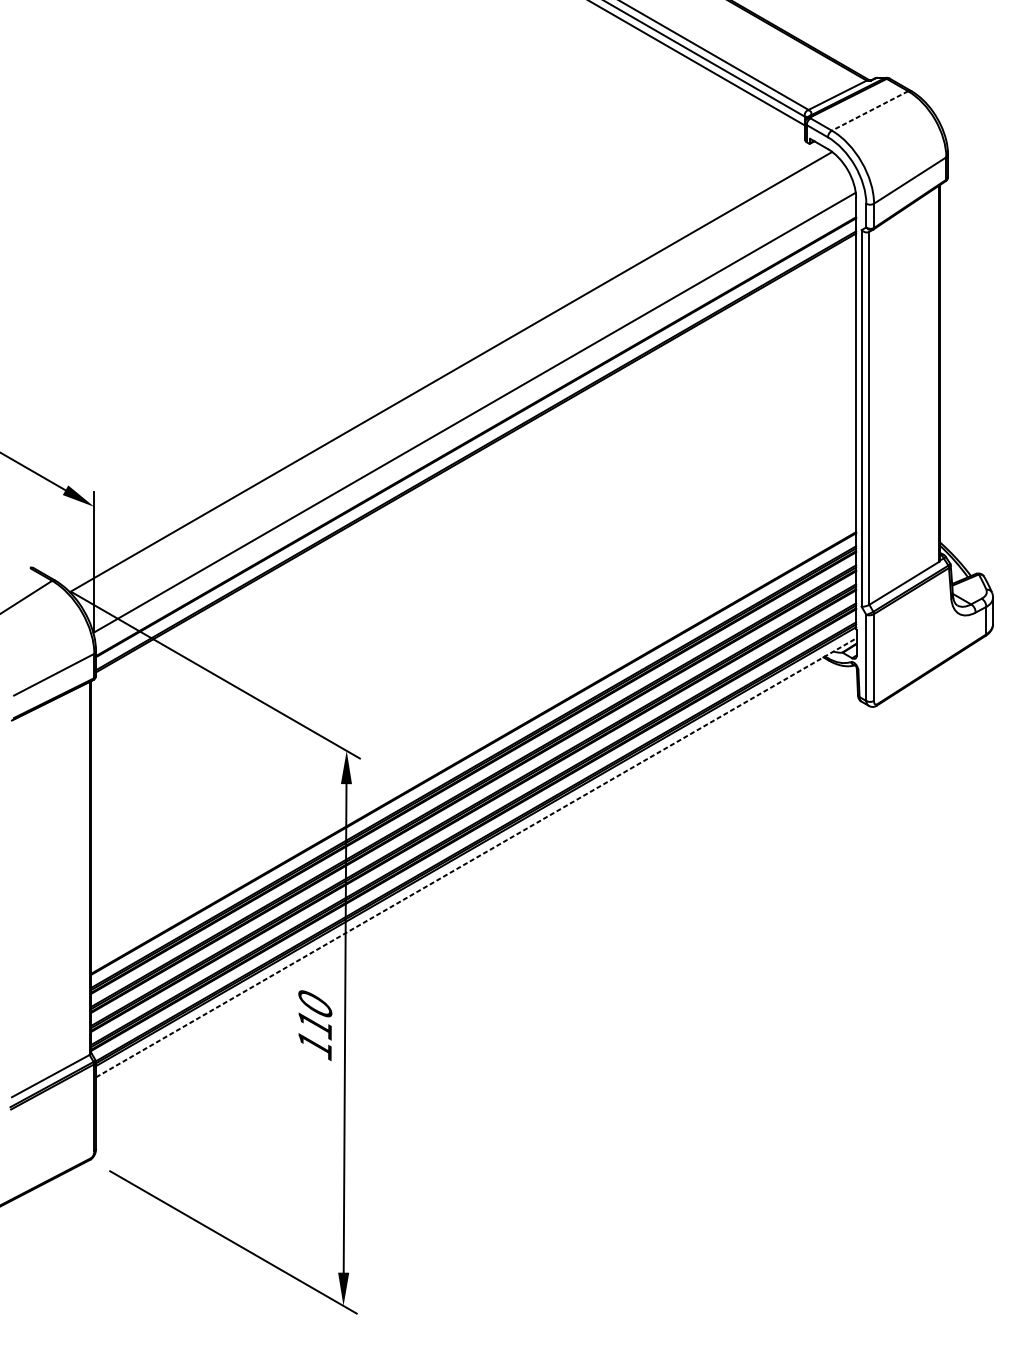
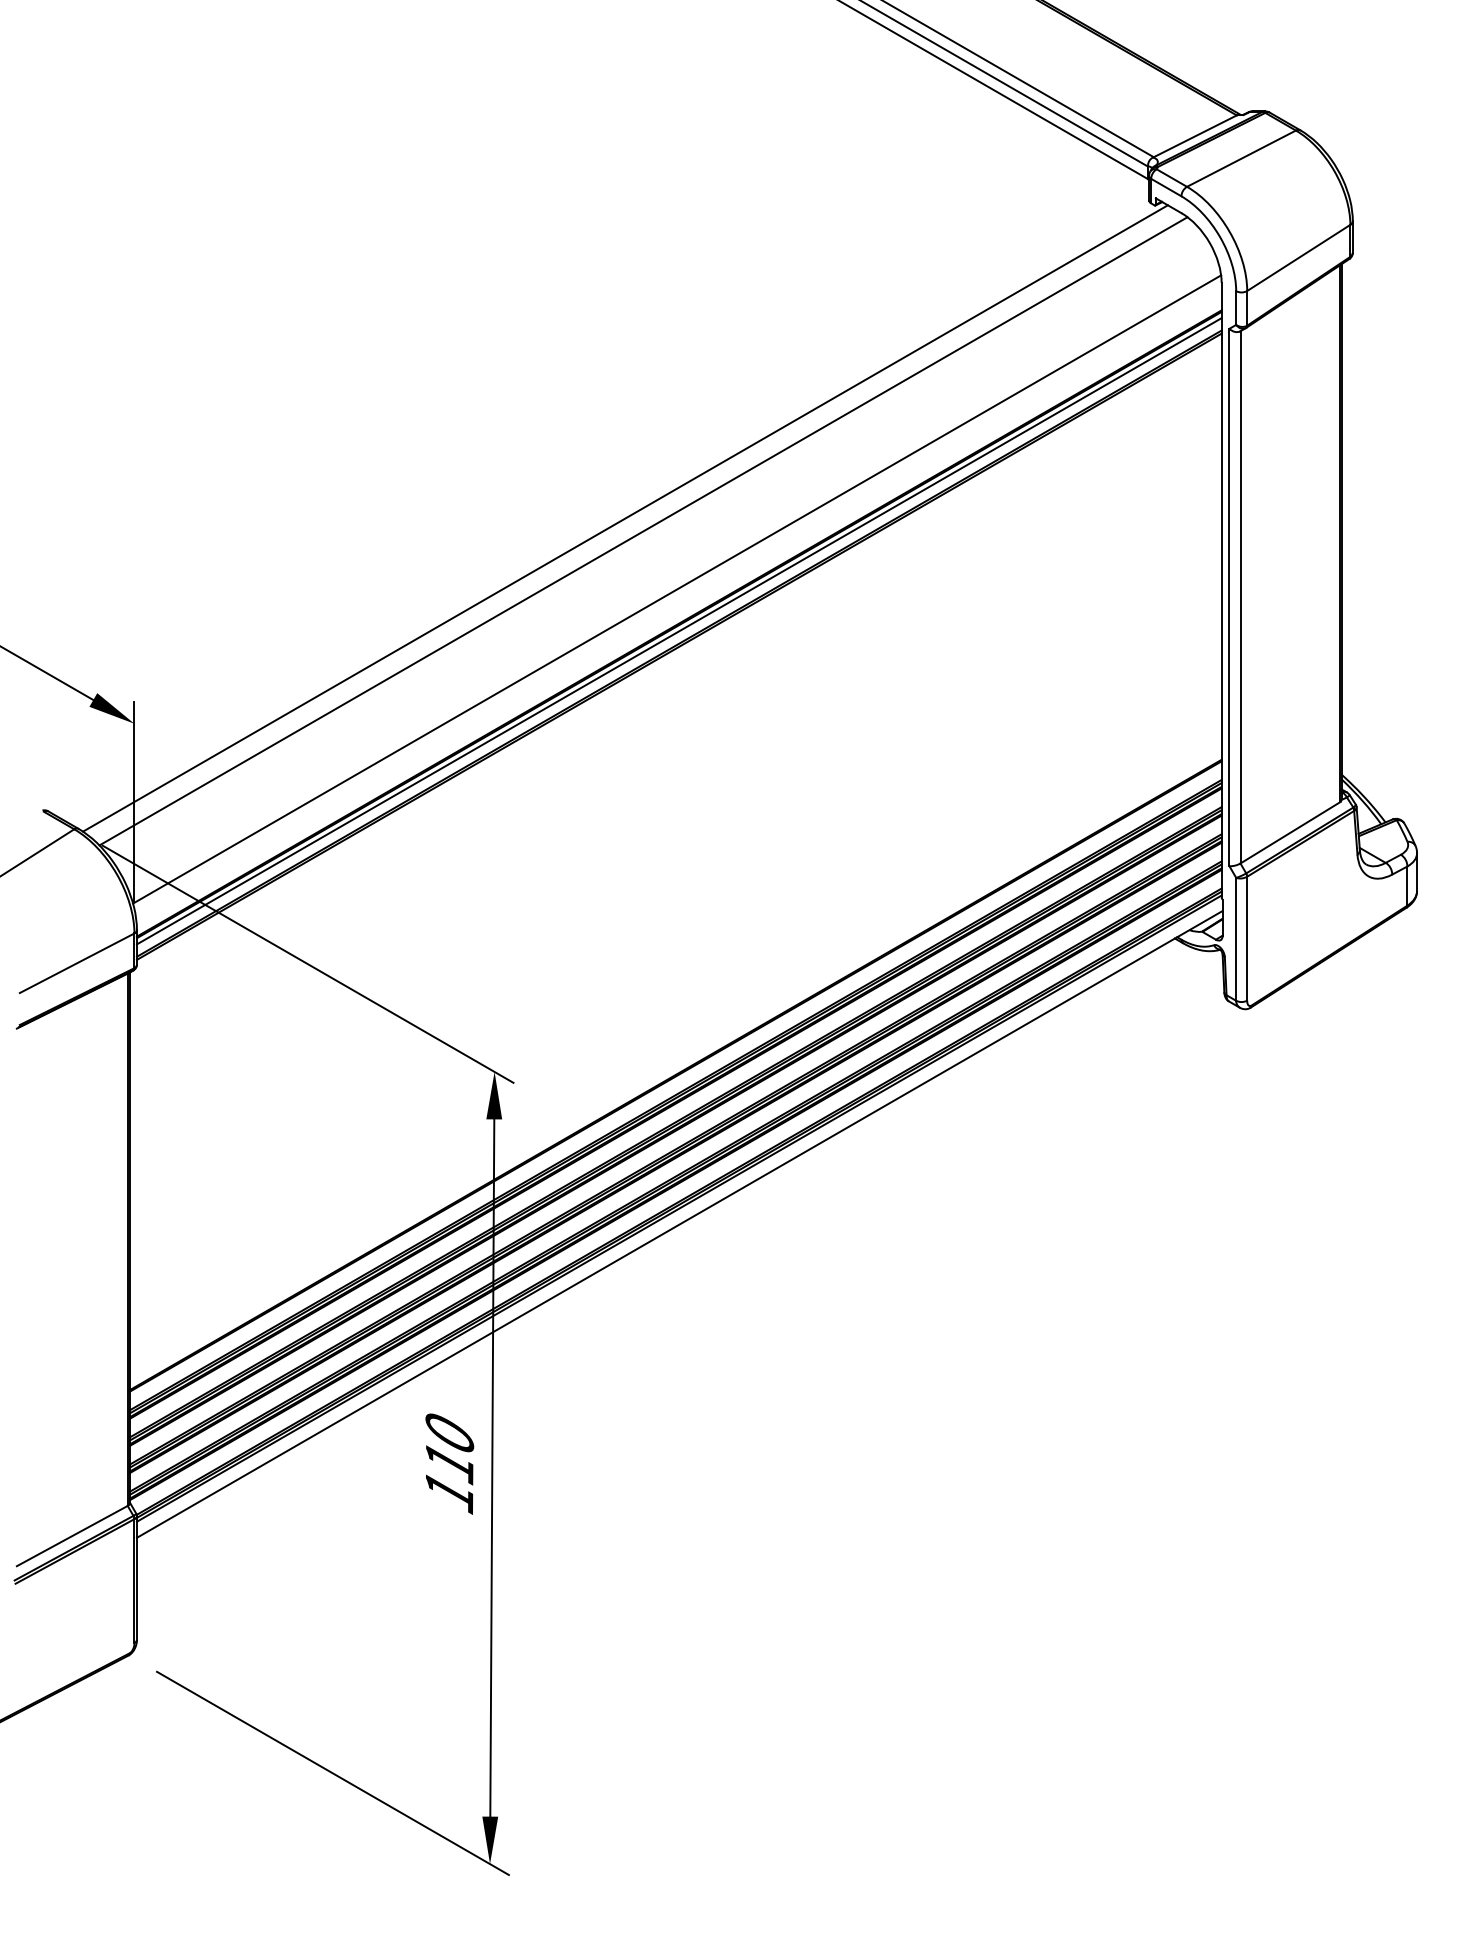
line: (870, 110) -> (1241, 158), dashed -> solid
line: (438, 363) -> (625, 518), added
line: (475, 442) -> (678, 631), added
line: (476, 857) -> (679, 1224), dashed -> solid

